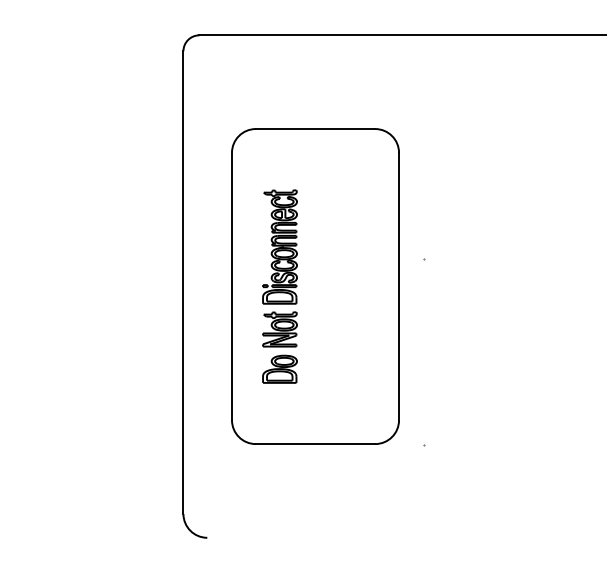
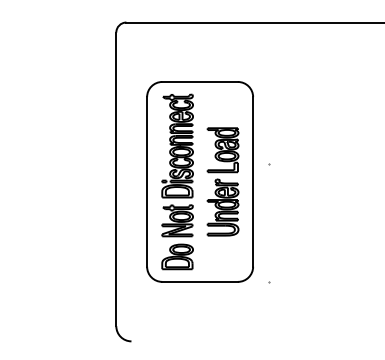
part: (279, 285) -> (177, 181), size x1.43
part: (350, 285) -> (222, 181), added

